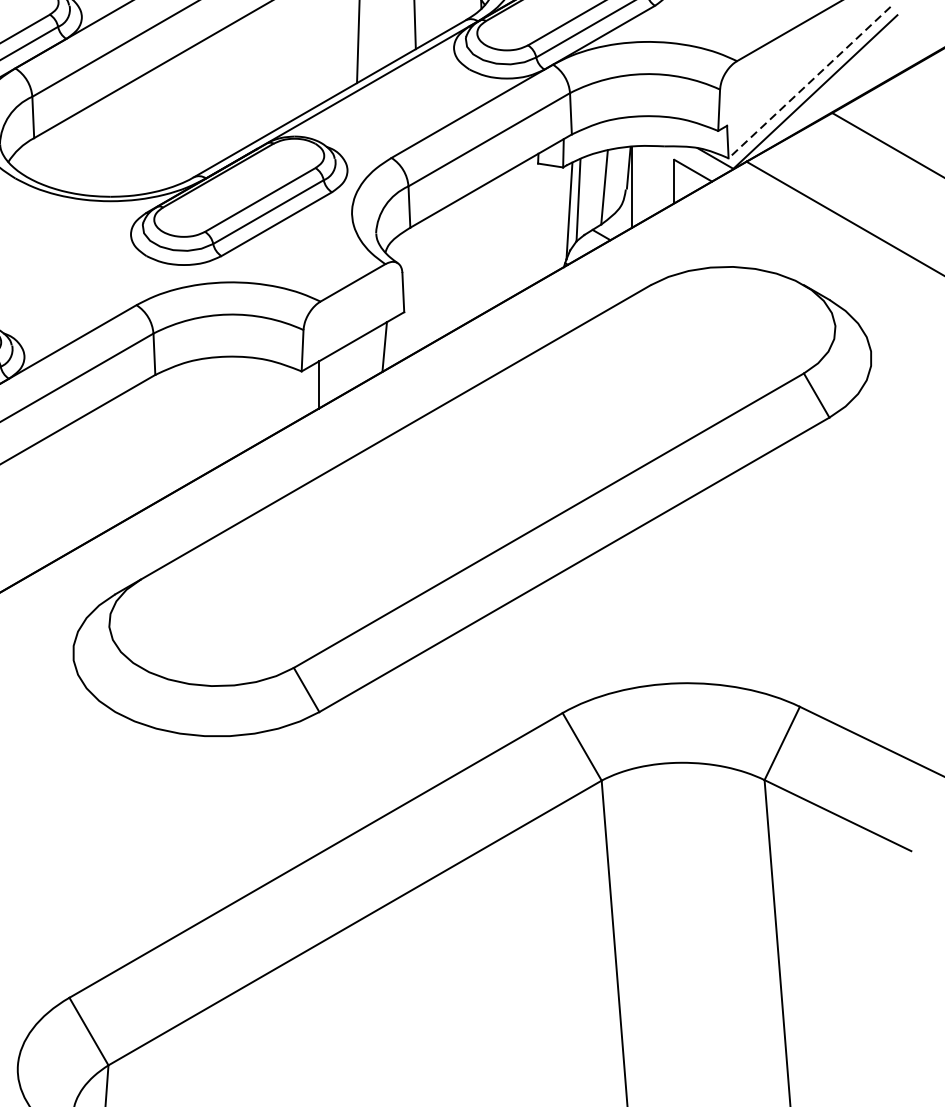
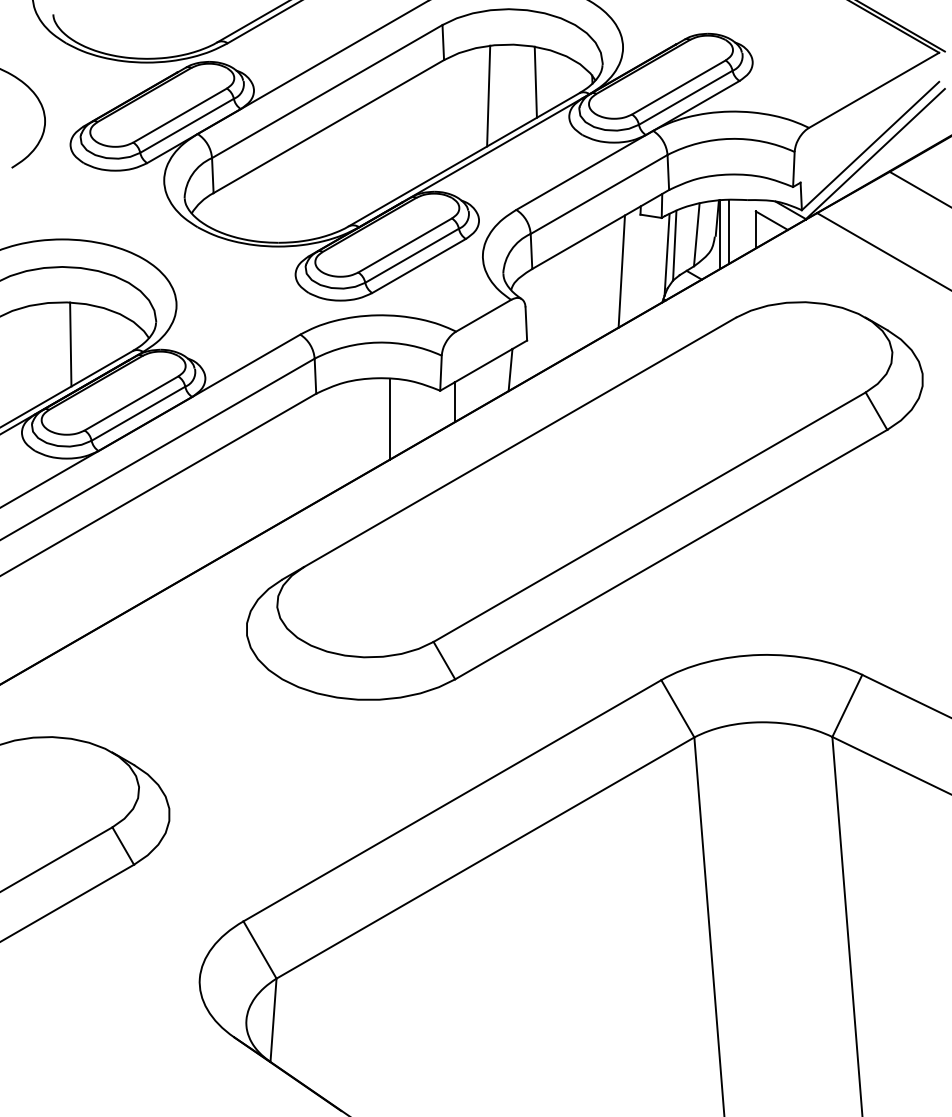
line: (809, 83) -> (870, 146), dashed -> solid
line: (643, 183) -> (729, 231), added
line: (515, 230) -> (621, 271), added
line: (242, 405) -> (390, 419), added

